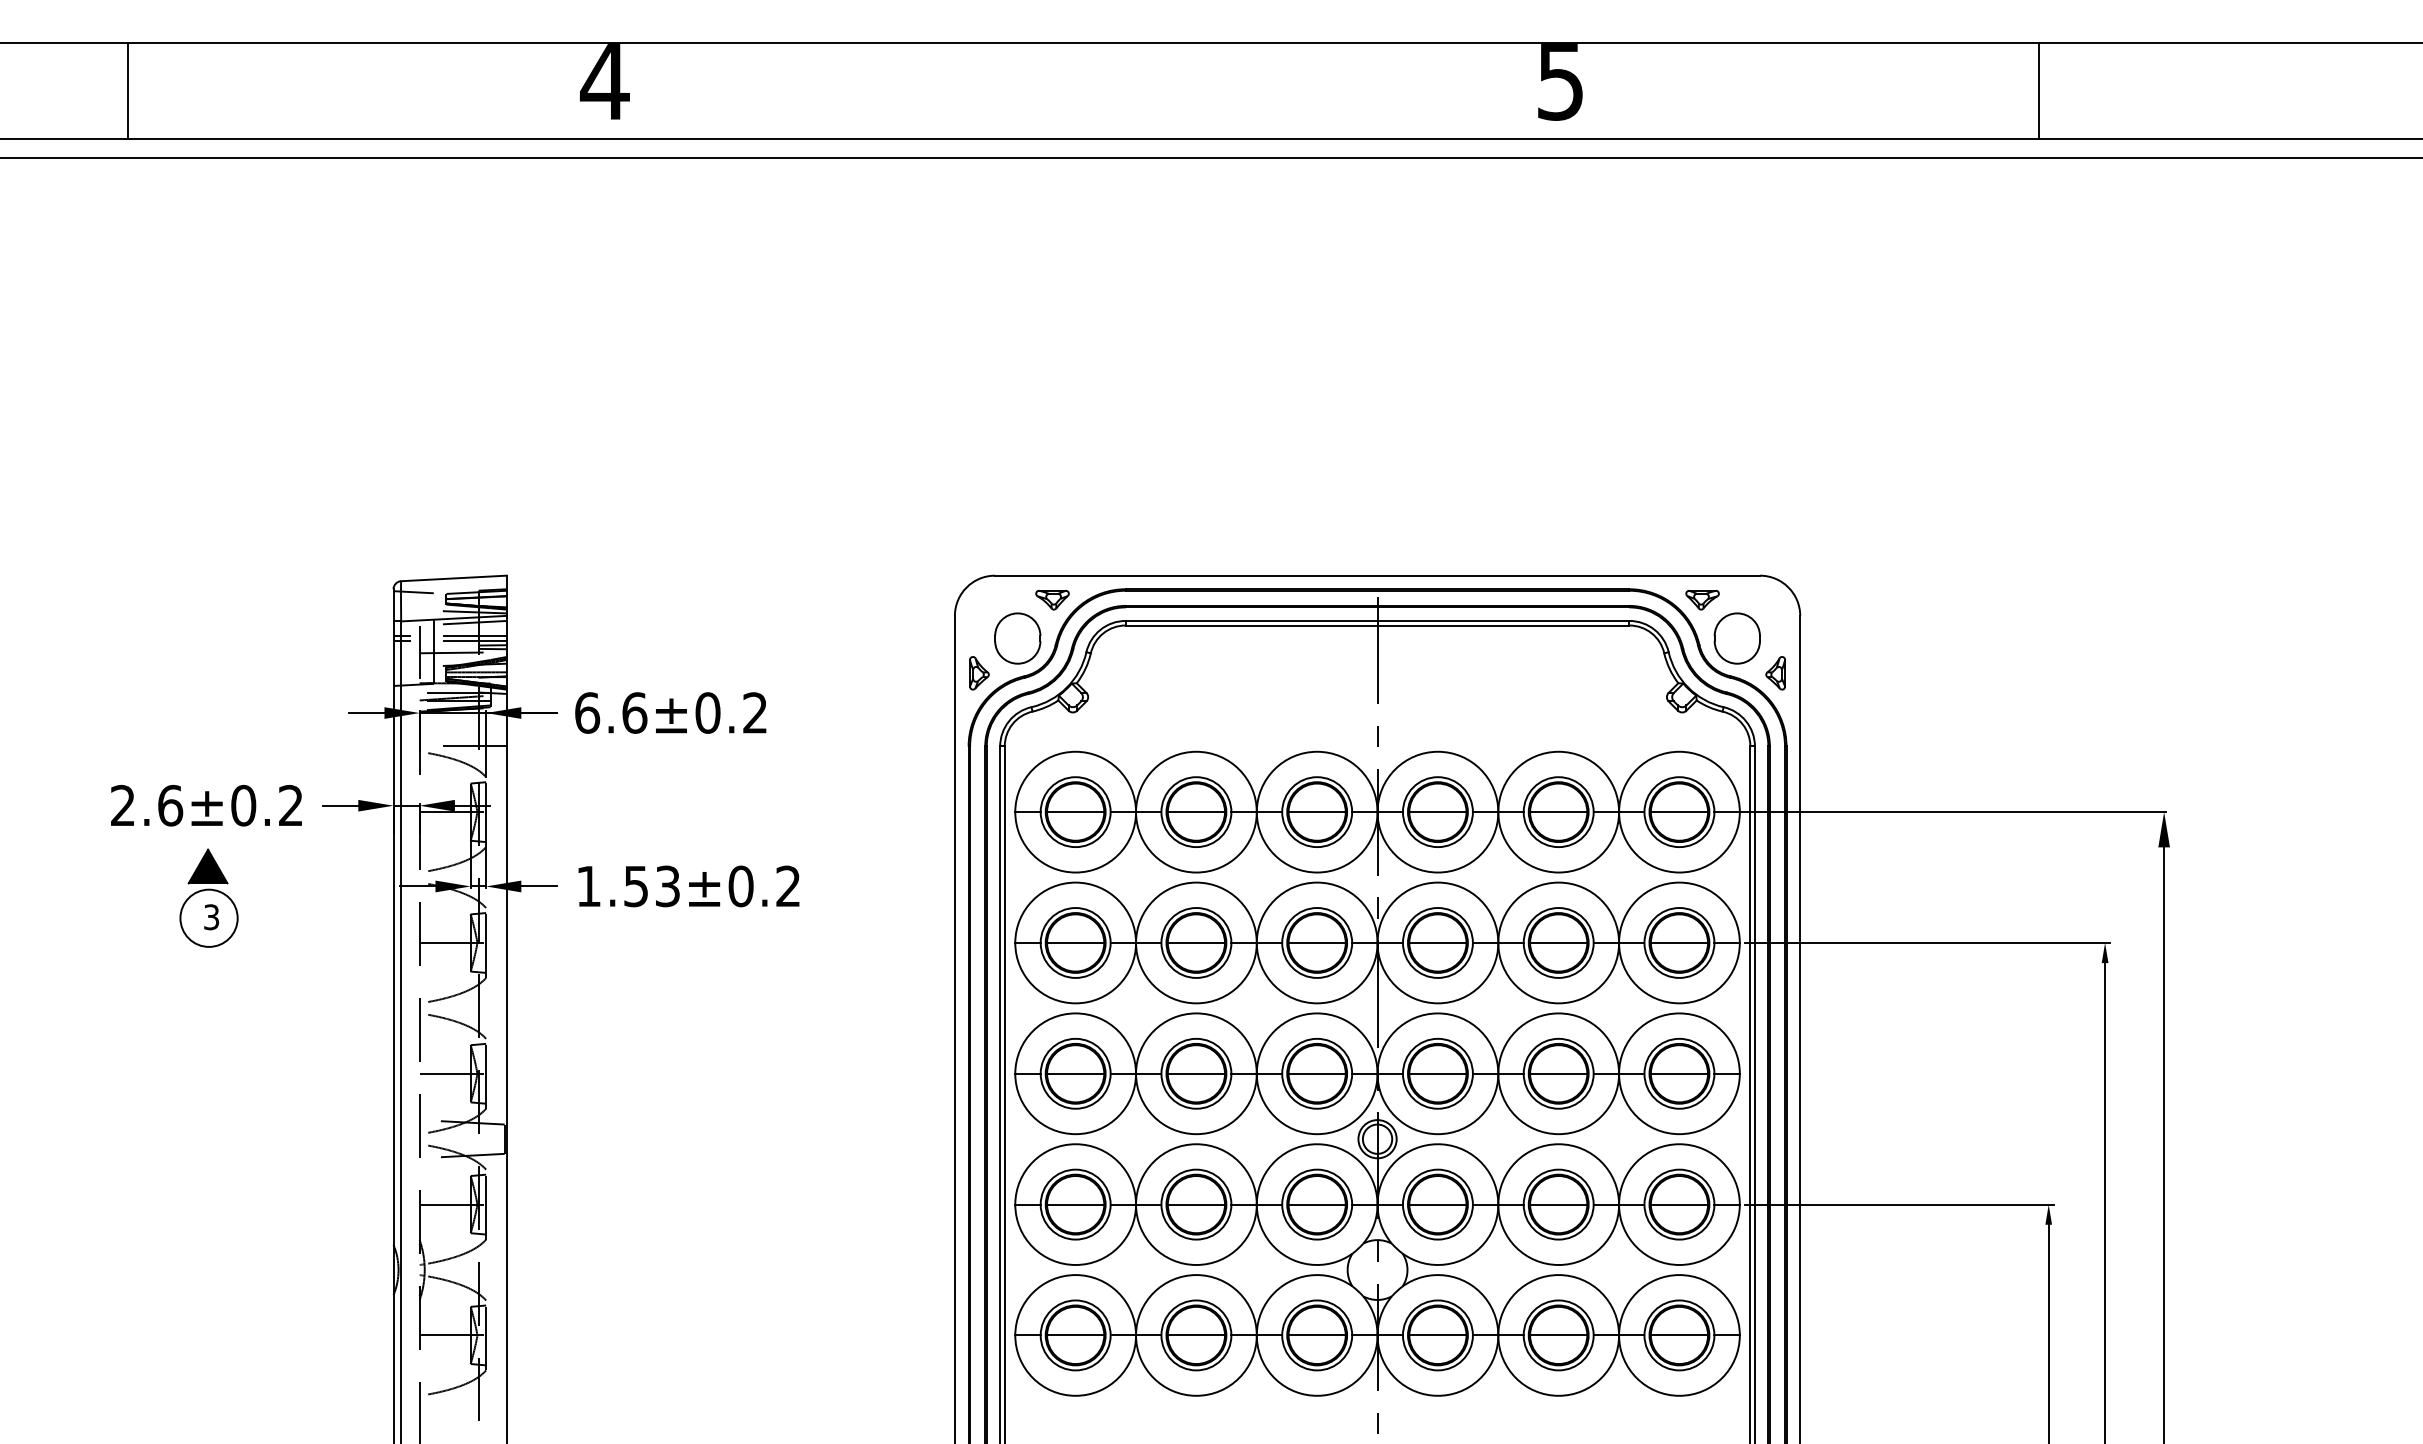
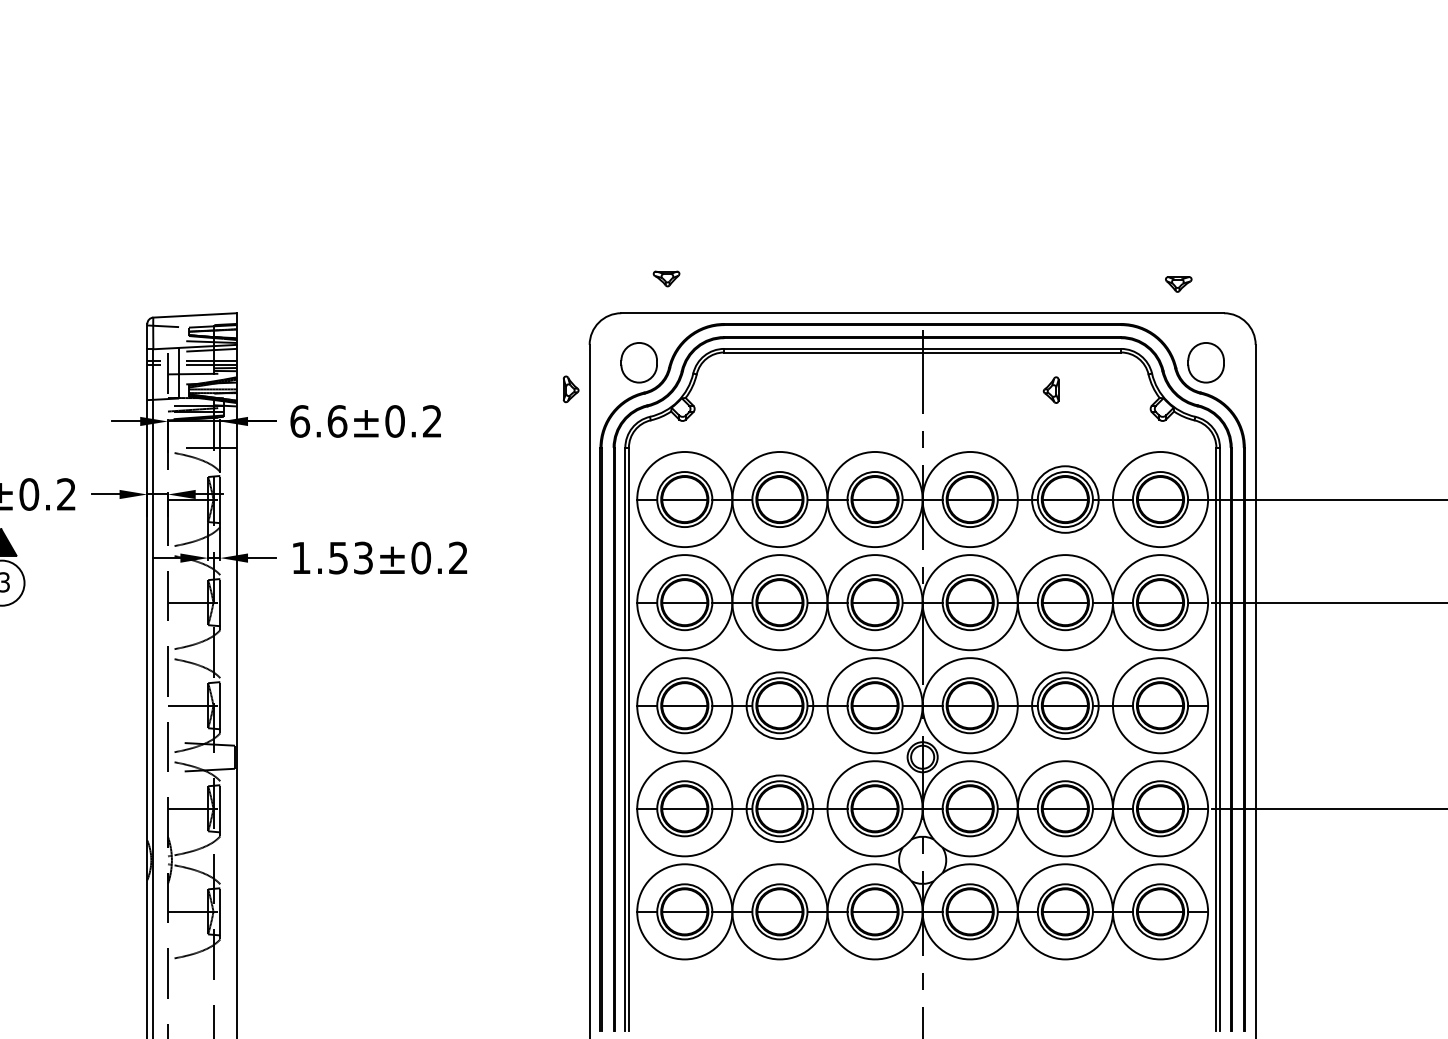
part: (1052, 599) -> (666, 278), moved
part: (1702, 599) -> (1178, 283), moved
part: (979, 673) -> (571, 389), moved
part: (1775, 673) -> (1051, 390), moved
circle: (1558, 811) -> (1065, 499), size x0.7
circle: (1196, 1073) -> (780, 705), size x0.7
circle: (1558, 1073) -> (1065, 705), size x0.7
circle: (1196, 1204) -> (780, 808), size x0.7

